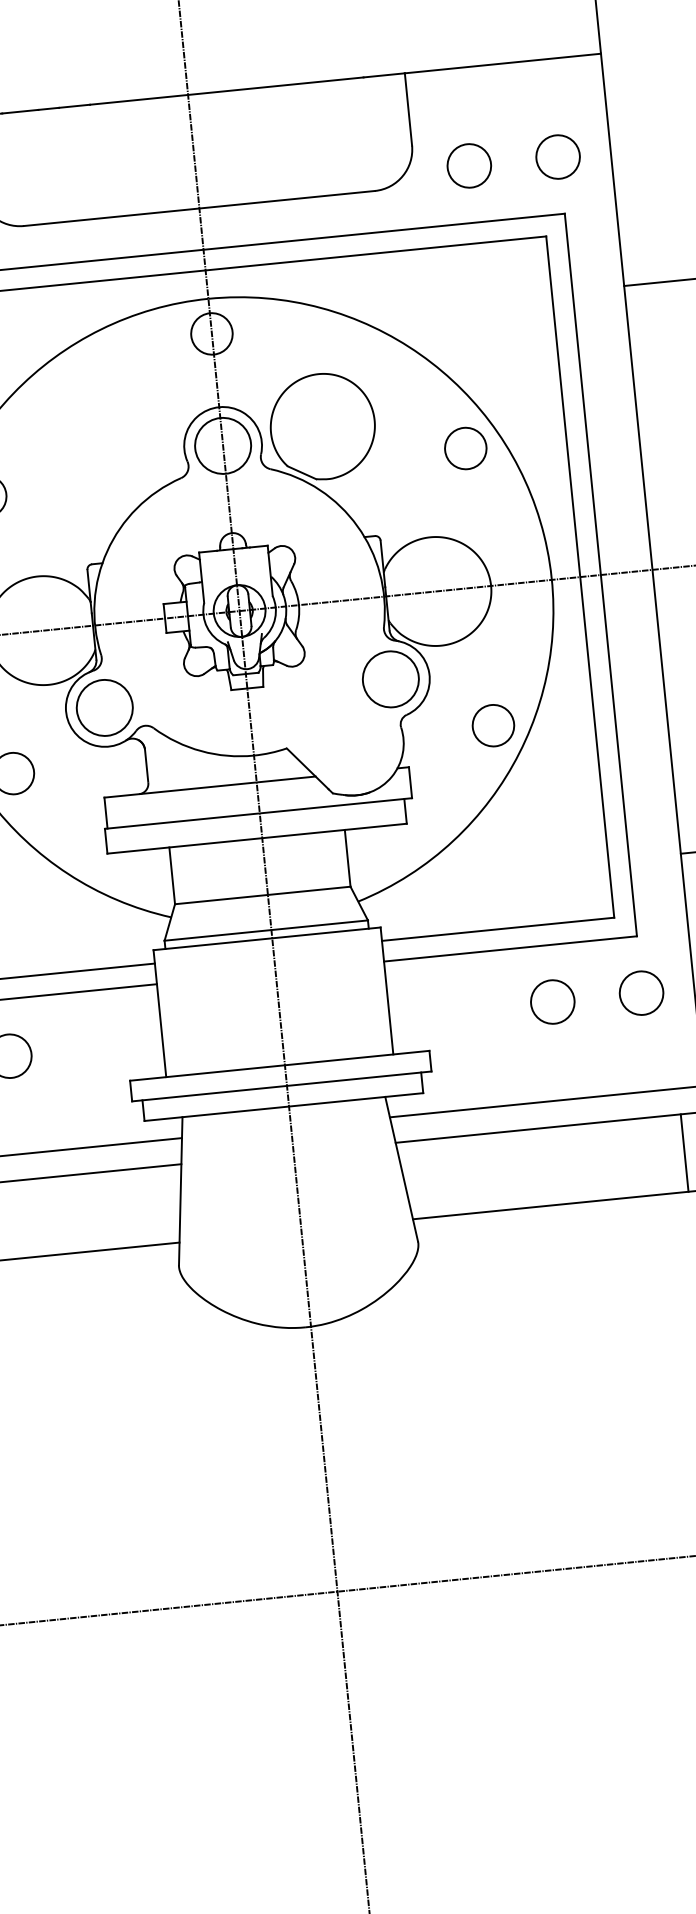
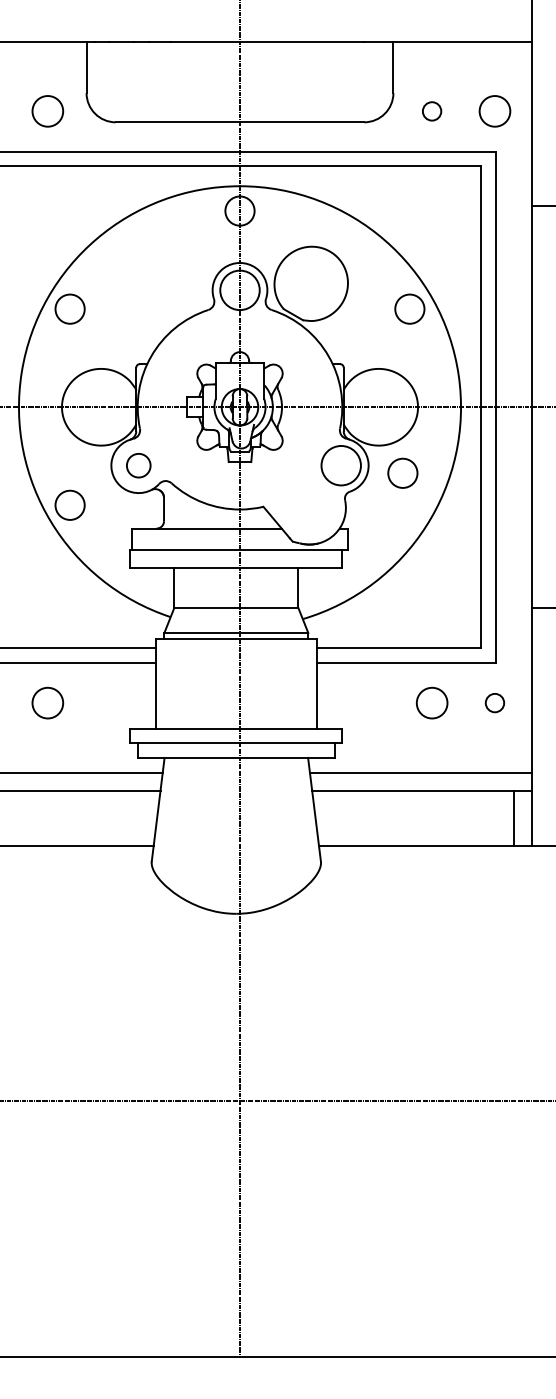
circle: (468, 166) -> (431, 111), size x0.6
circle: (104, 707) -> (138, 465), size x0.6
circle: (492, 724) -> (402, 472), moved
circle: (640, 992) -> (494, 702), size x0.6

